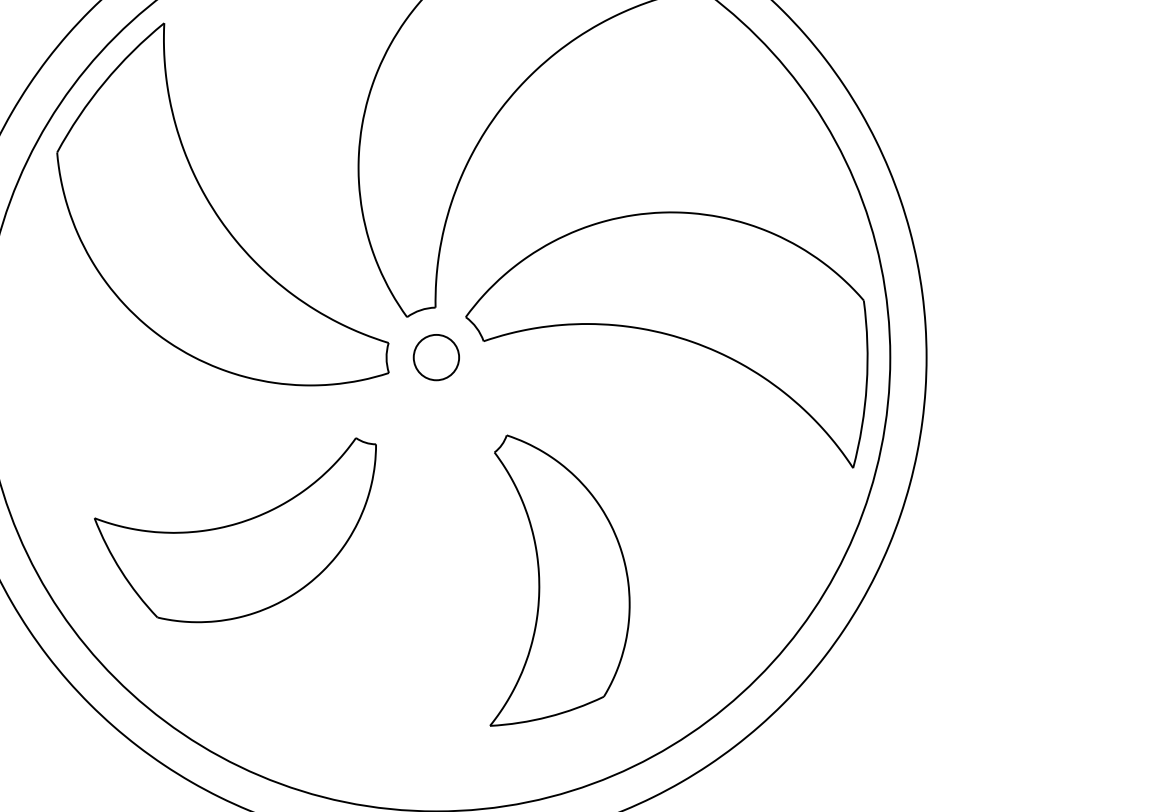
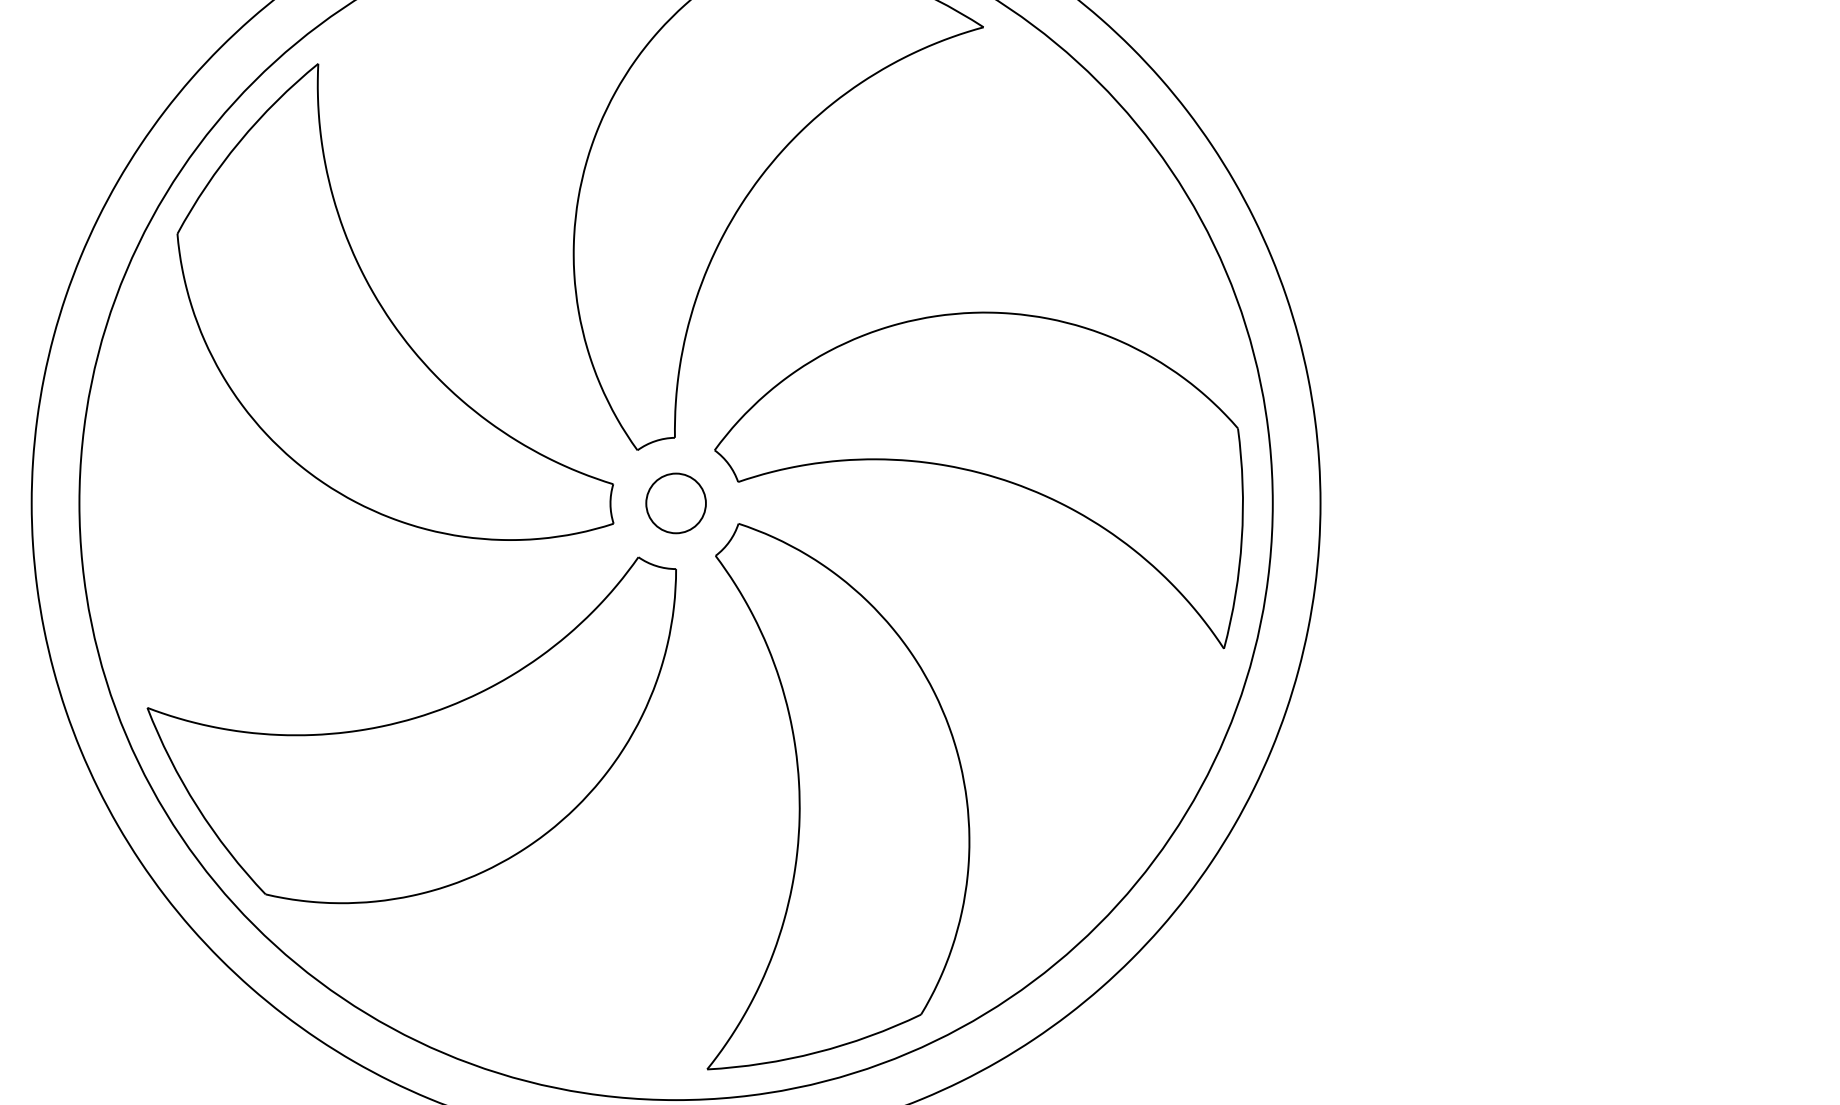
part: (235, 530) -> (411, 730), size x1.43
part: (559, 580) -> (838, 796), size x1.43

